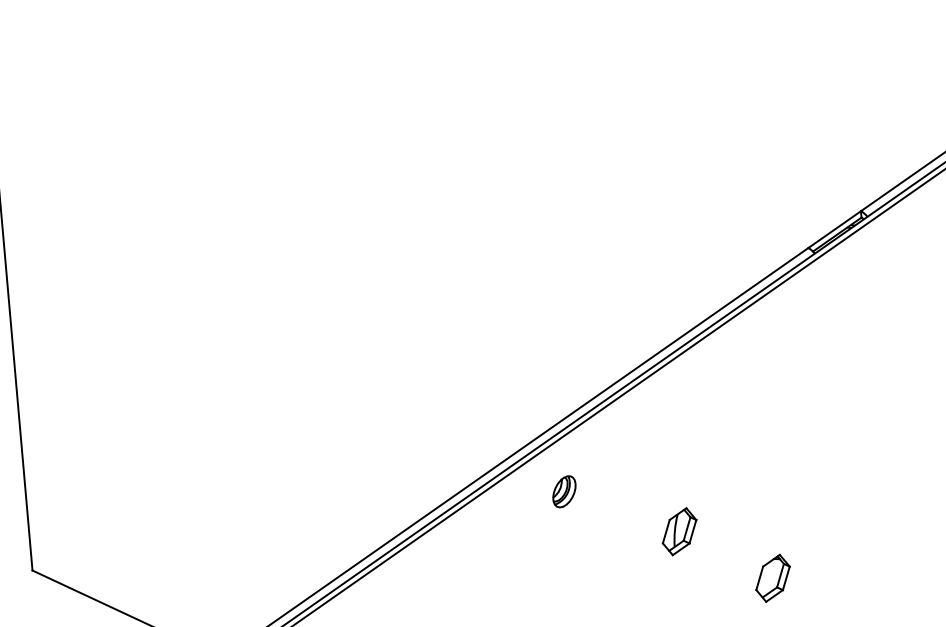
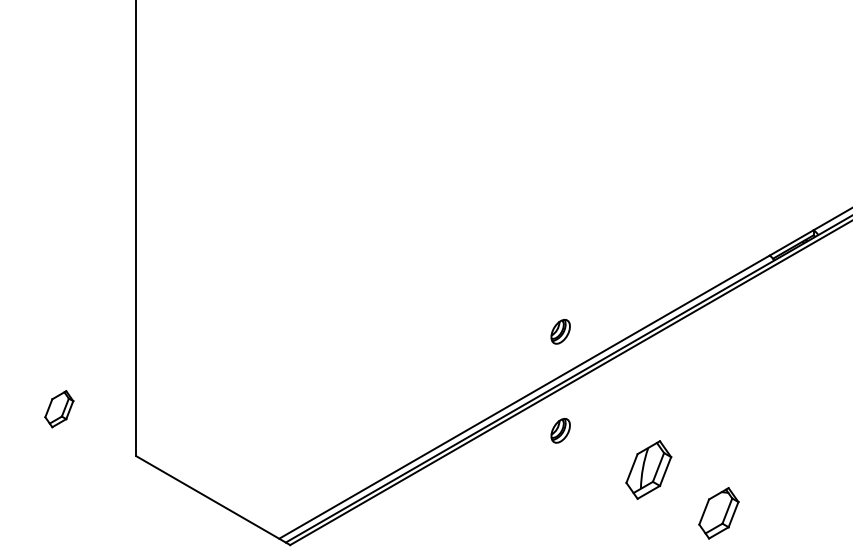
part: (553, 366) -> (560, 331), added
part: (679, 532) -> (648, 470), size x1.6
part: (773, 578) -> (719, 513), size x1.4

